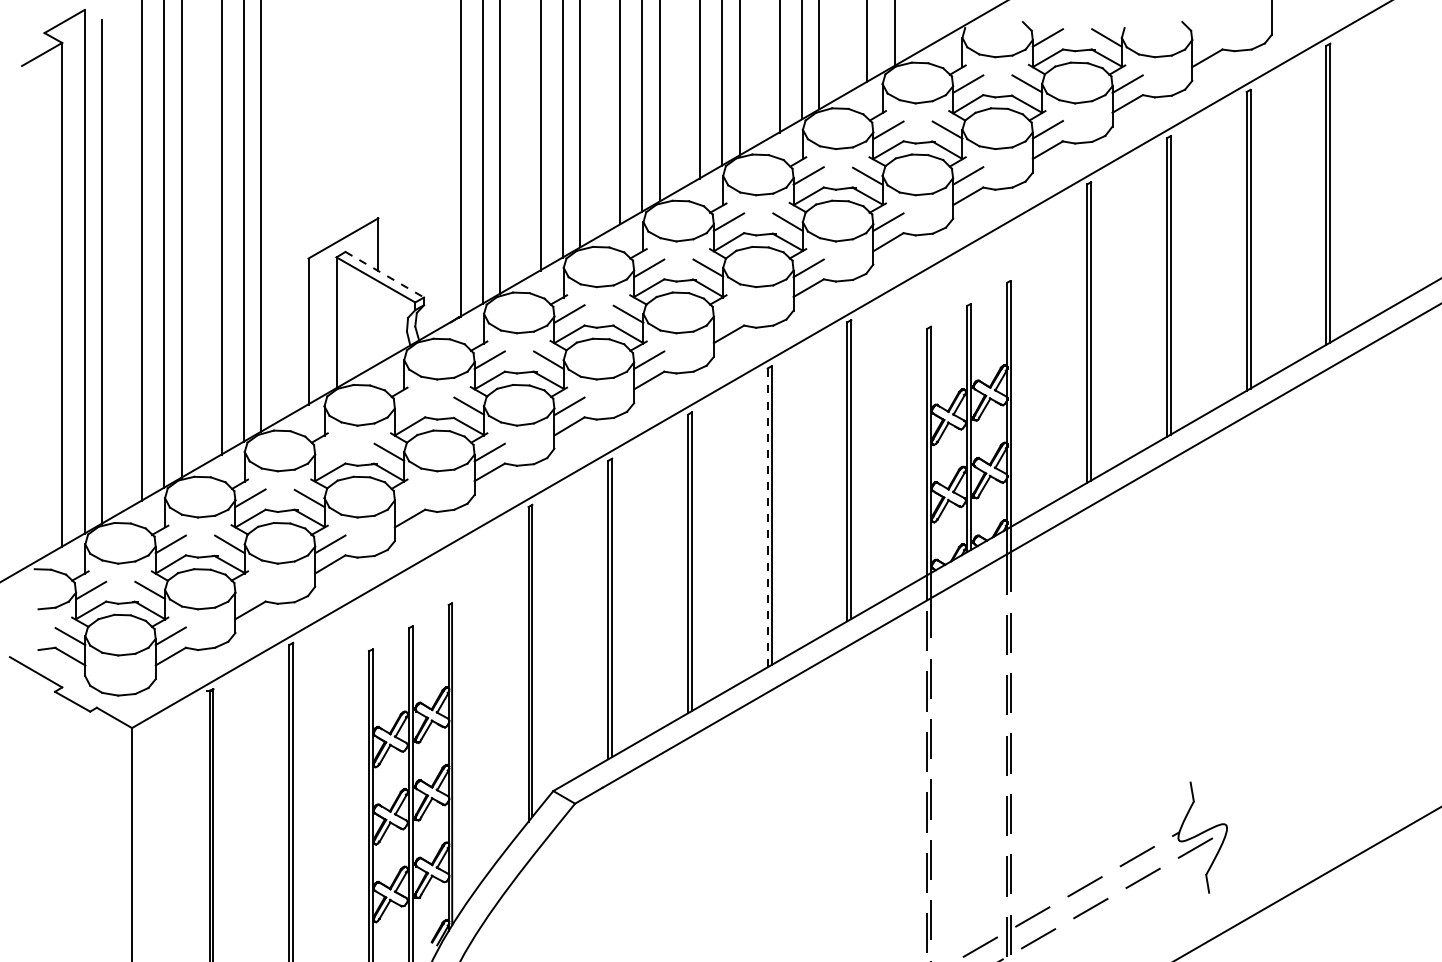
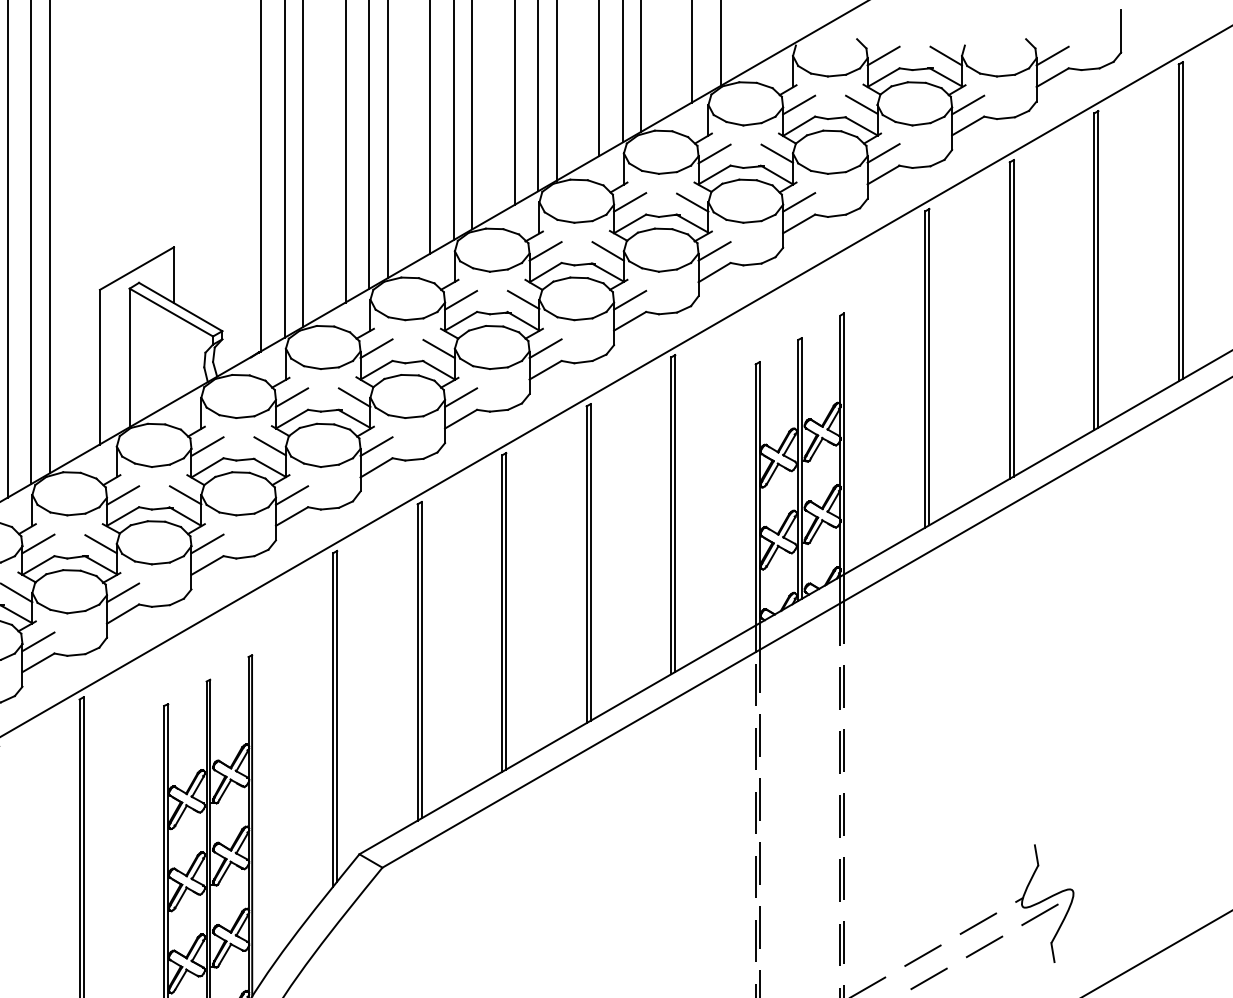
line: (1207, 37) -> (1052, 55), added
line: (385, 274) -> (181, 306), dashed -> solid
line: (728, 313) -> (545, 348), added
line: (409, 406) -> (206, 446), added
line: (330, 452) -> (123, 495), added
line: (409, 498) -> (206, 544), added
line: (767, 517) -> (586, 564), dashed -> solid
line: (250, 590) -> (38, 641), added

